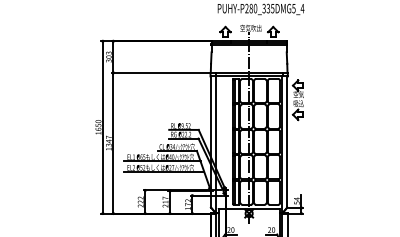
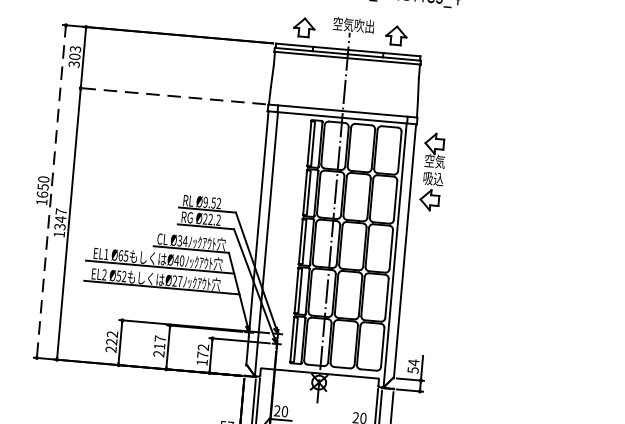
line: (160, 72) -> (171, 95), solid -> dashed
line: (102, 126) -> (50, 189), solid -> dashed

